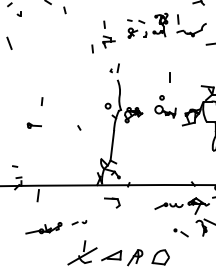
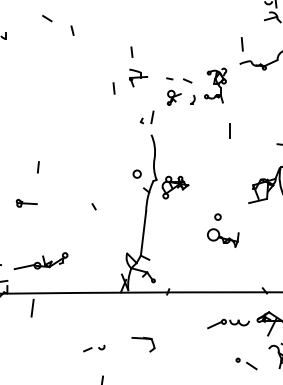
part: (147, 25) -> (196, 86), moved
part: (165, 106) -> (223, 230), moved
part: (112, 202) -> (143, 343), moved
part: (43, 228) -> (40, 261), moved

